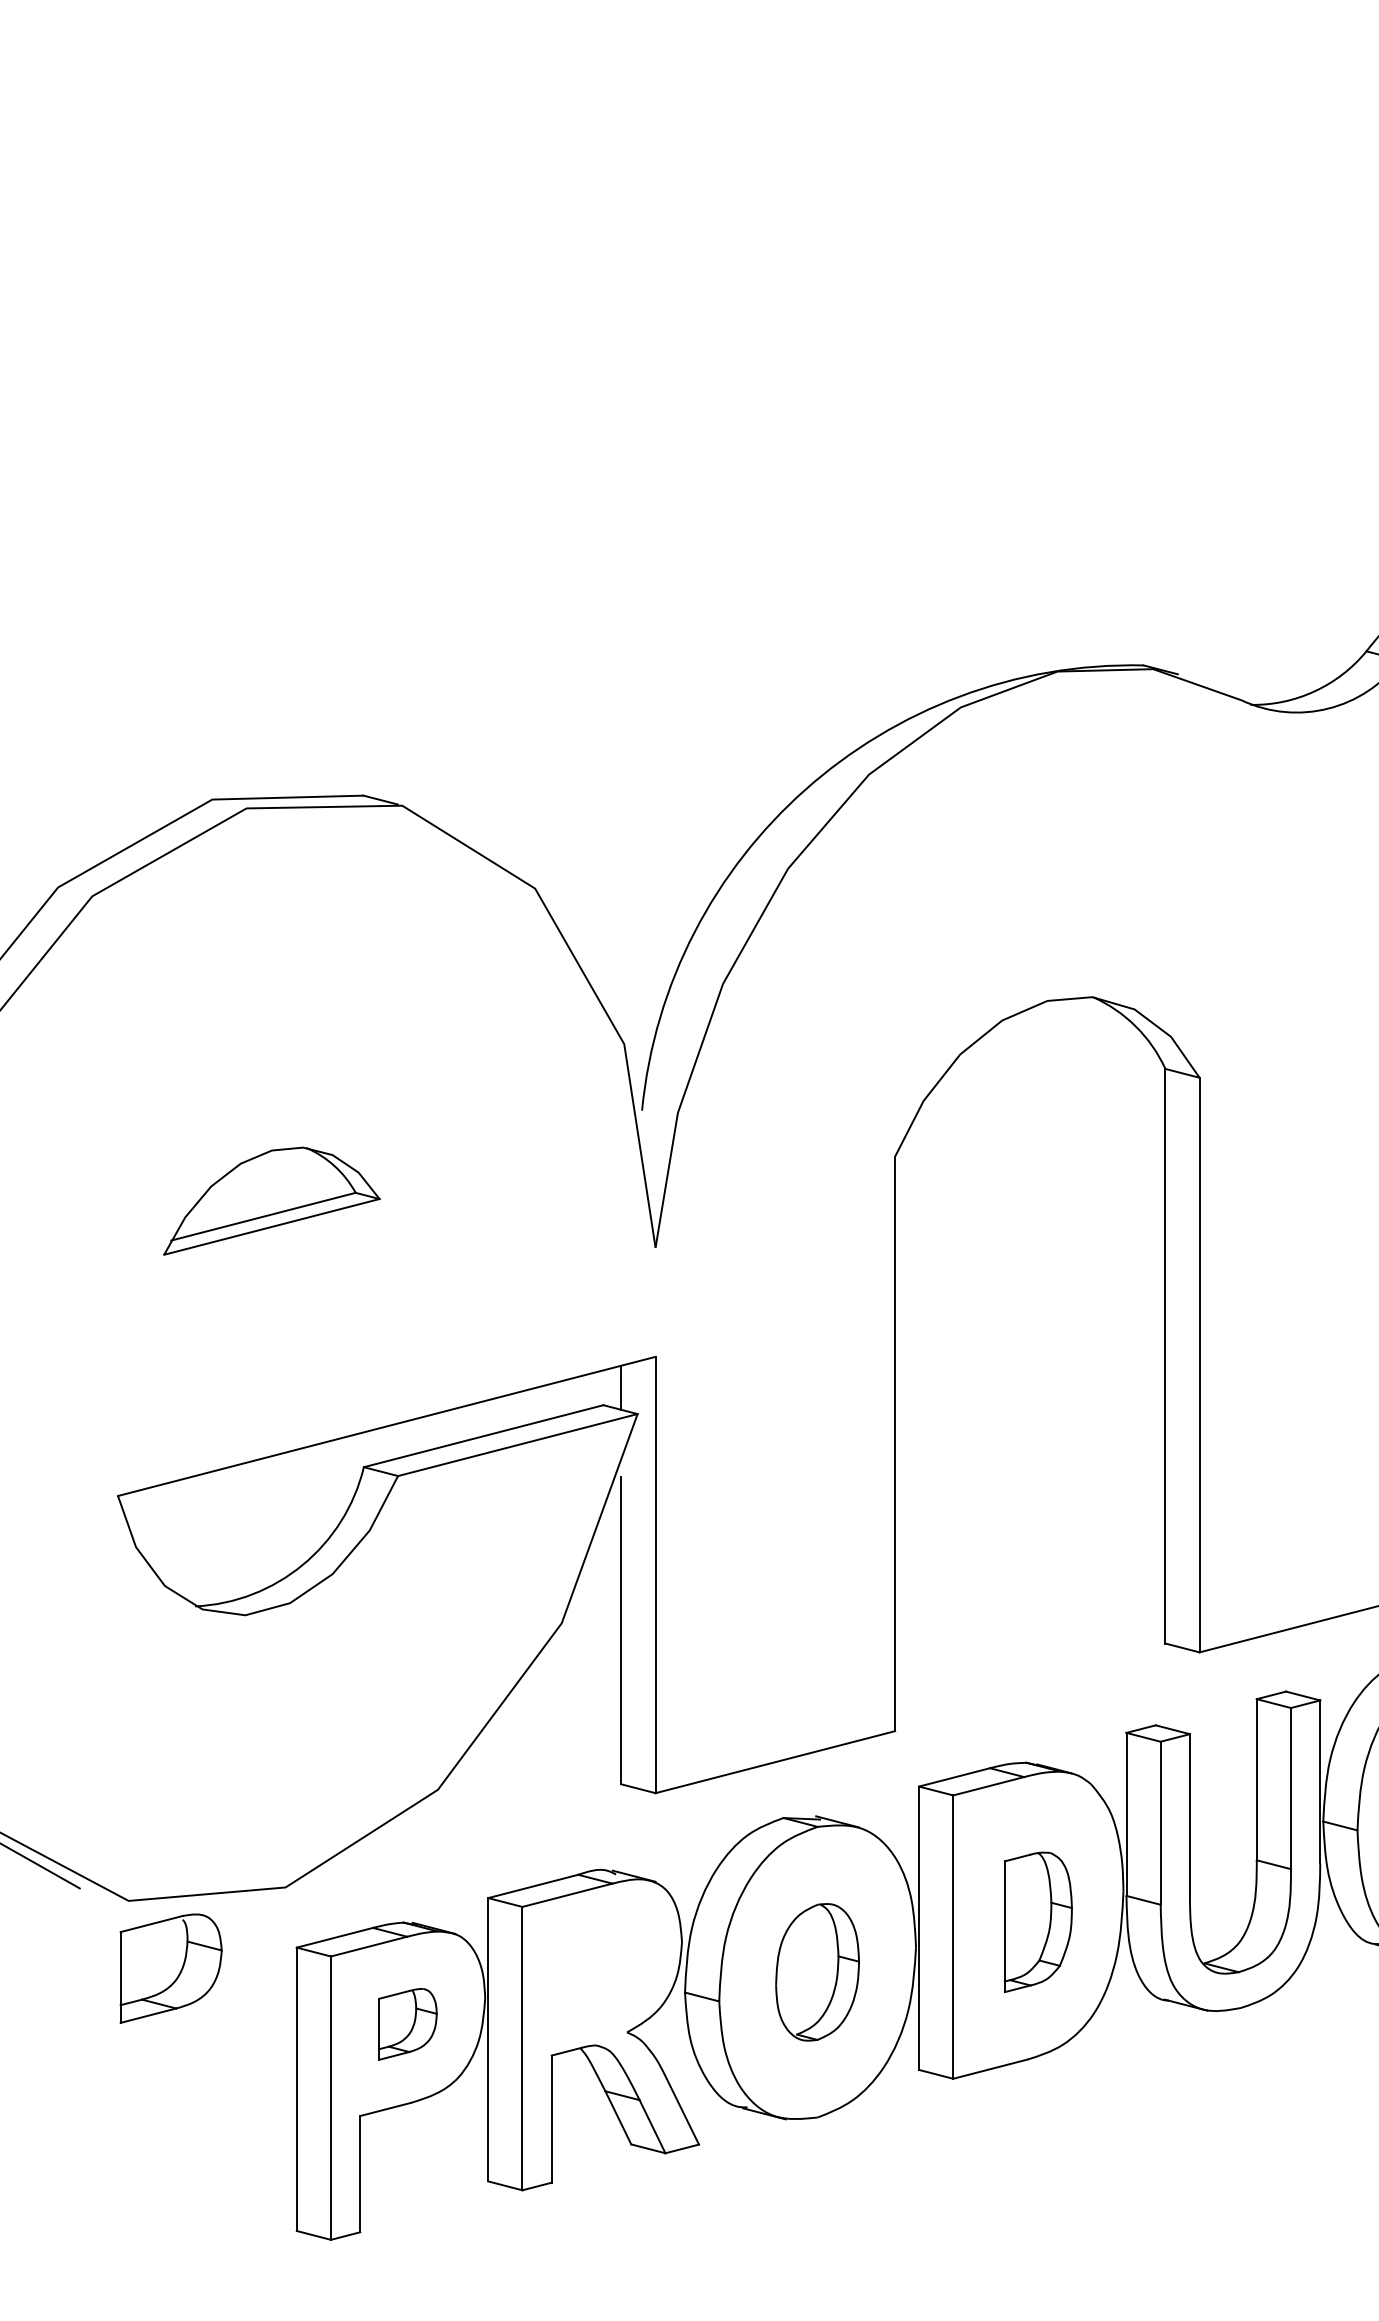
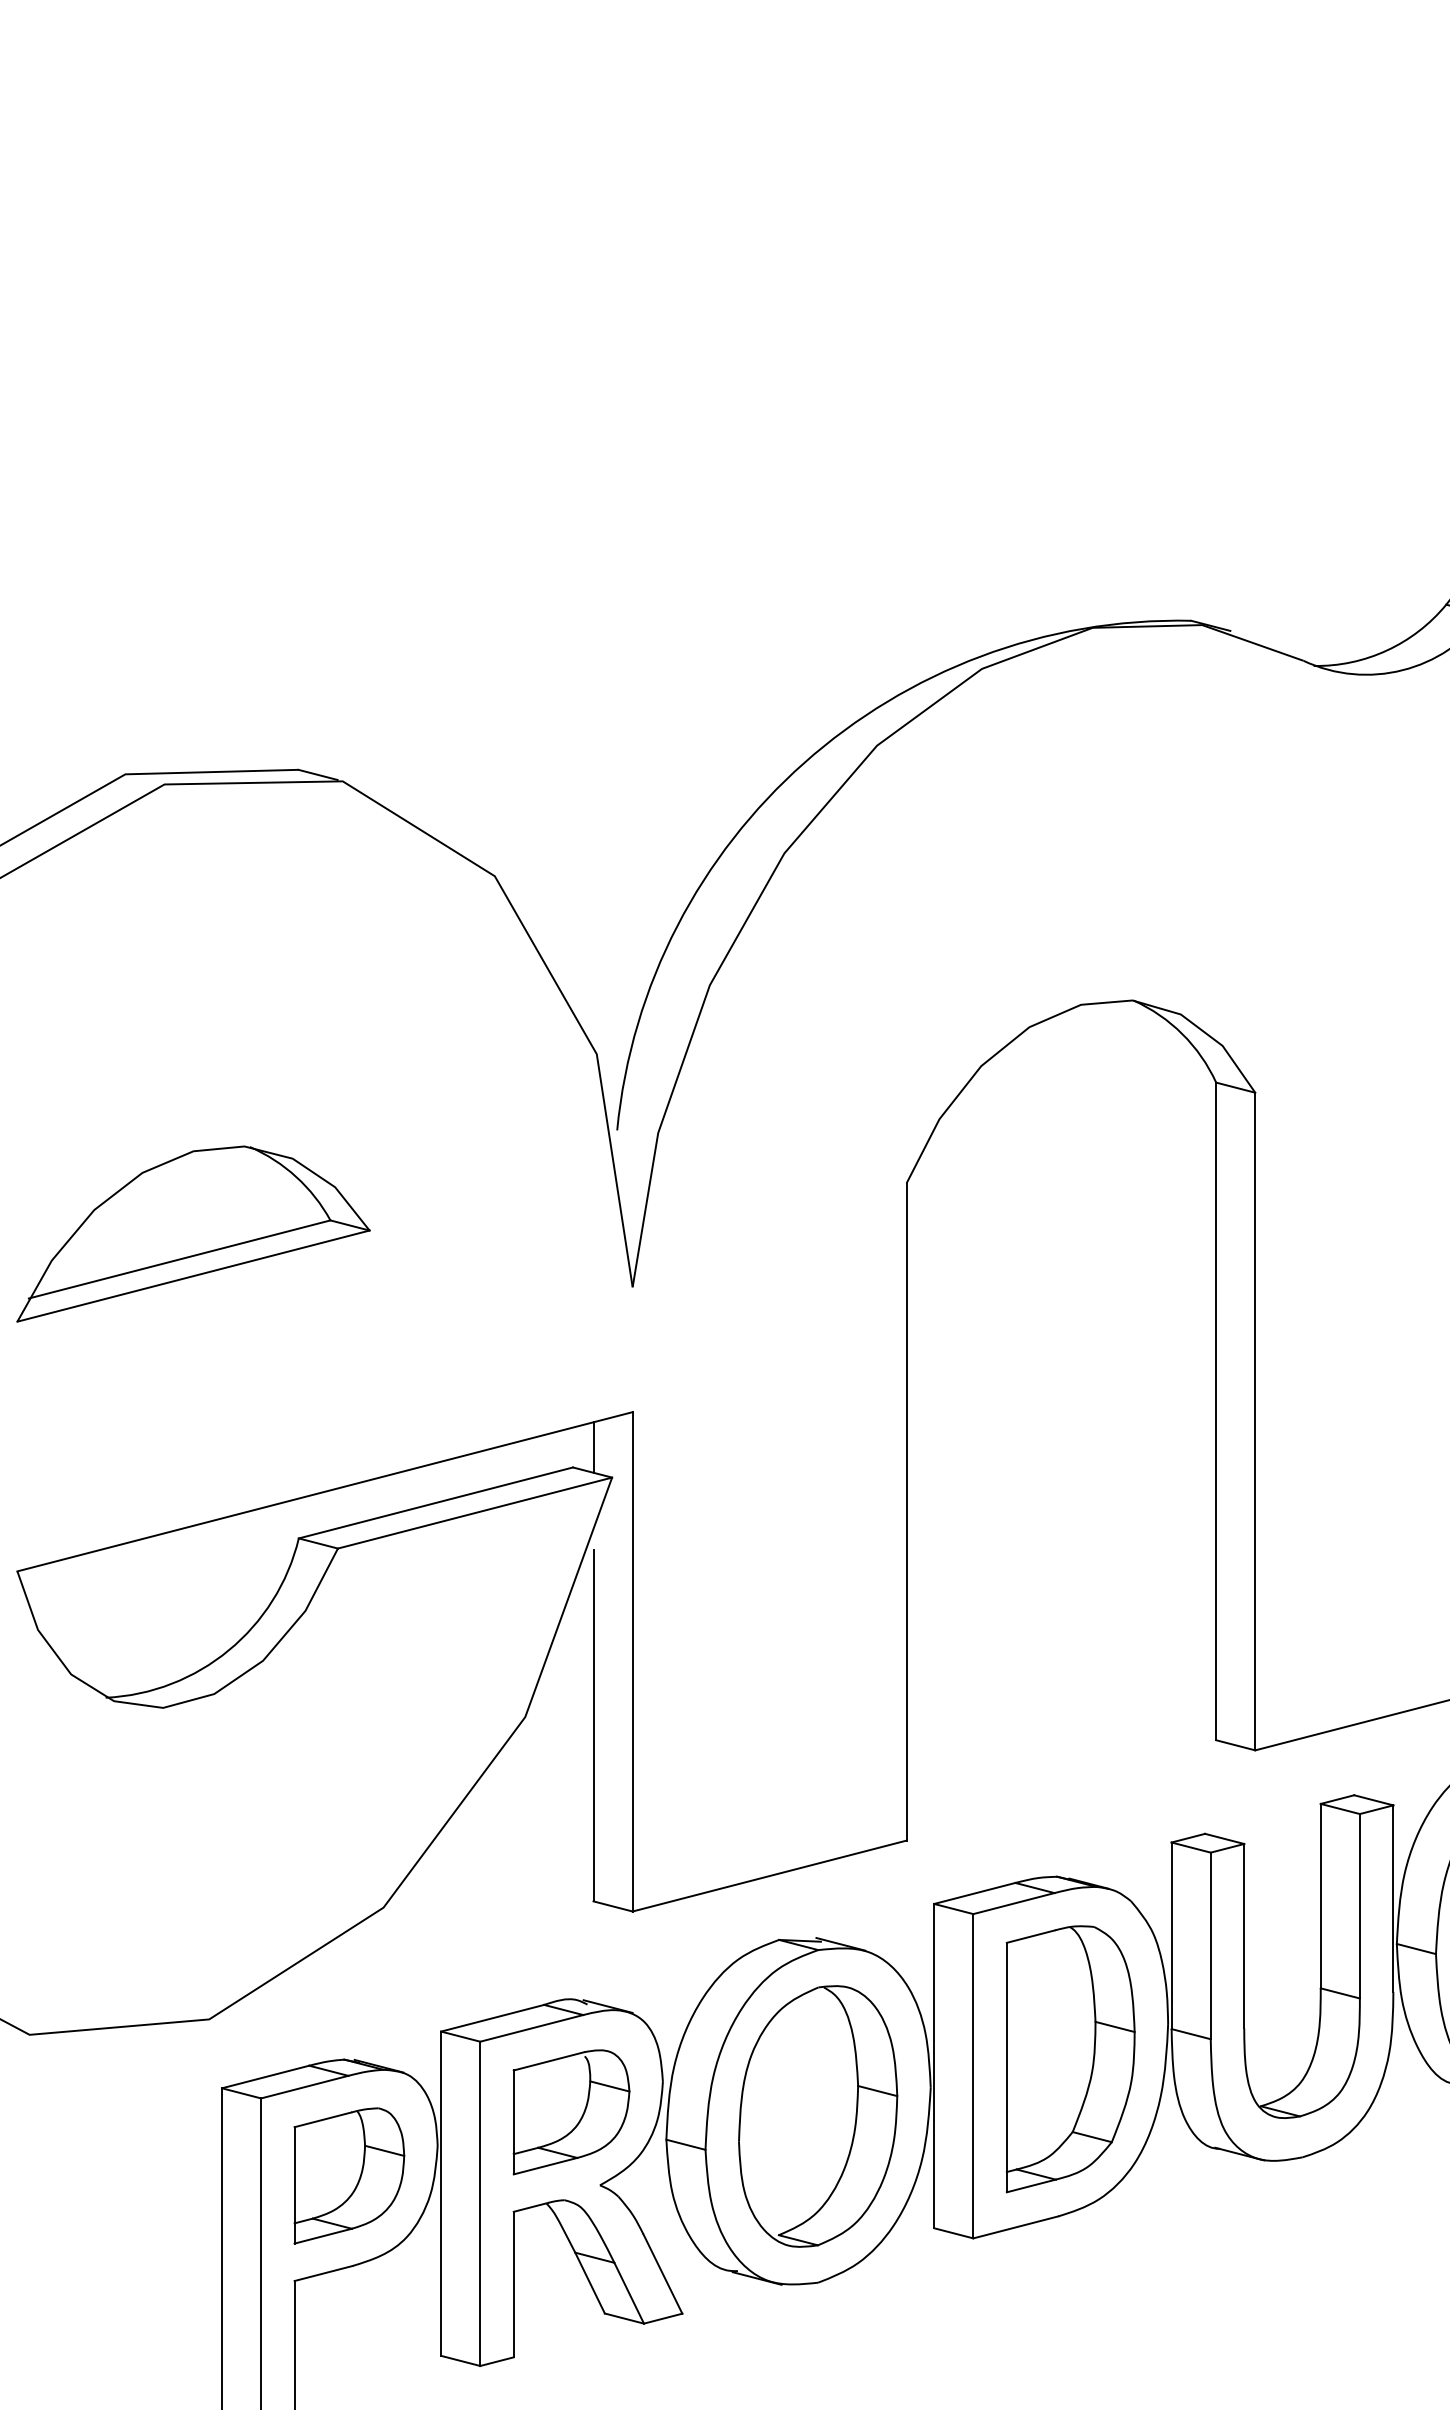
part: (271, 1200) -> (193, 1233), size x1.43
part: (1038, 1922) -> (1070, 2059), size x1.67
part: (170, 1968) -> (570, 2112), moved
part: (817, 1972) -> (817, 2116), size x1.67
part: (407, 2024) -> (348, 2176), size x1.67

